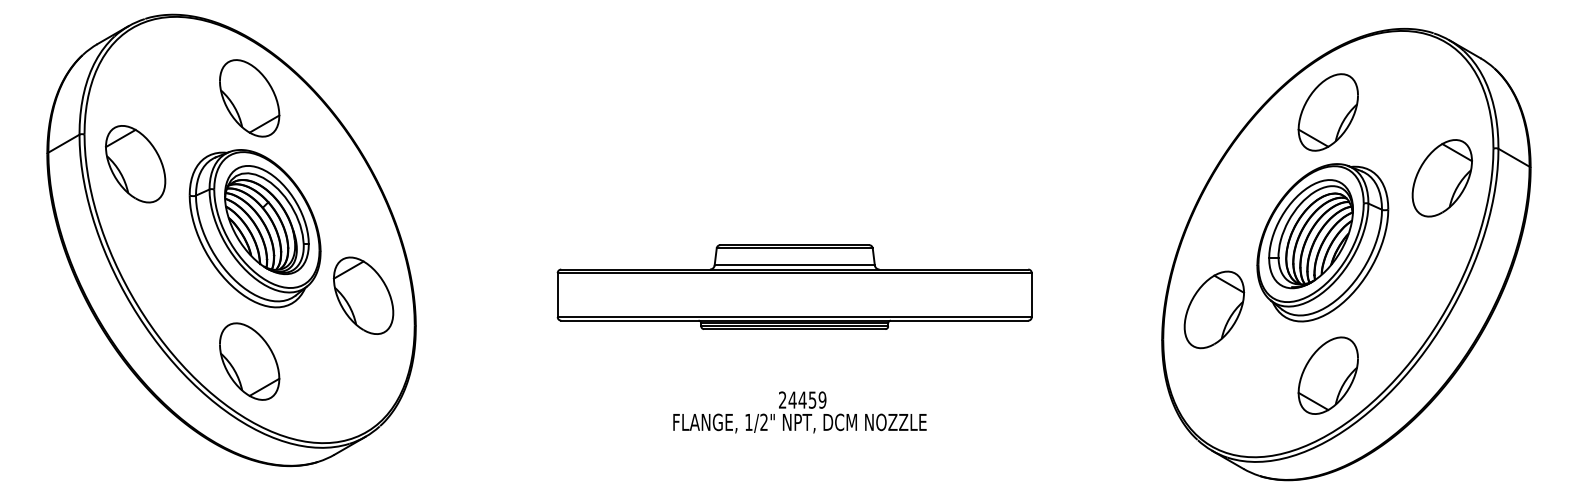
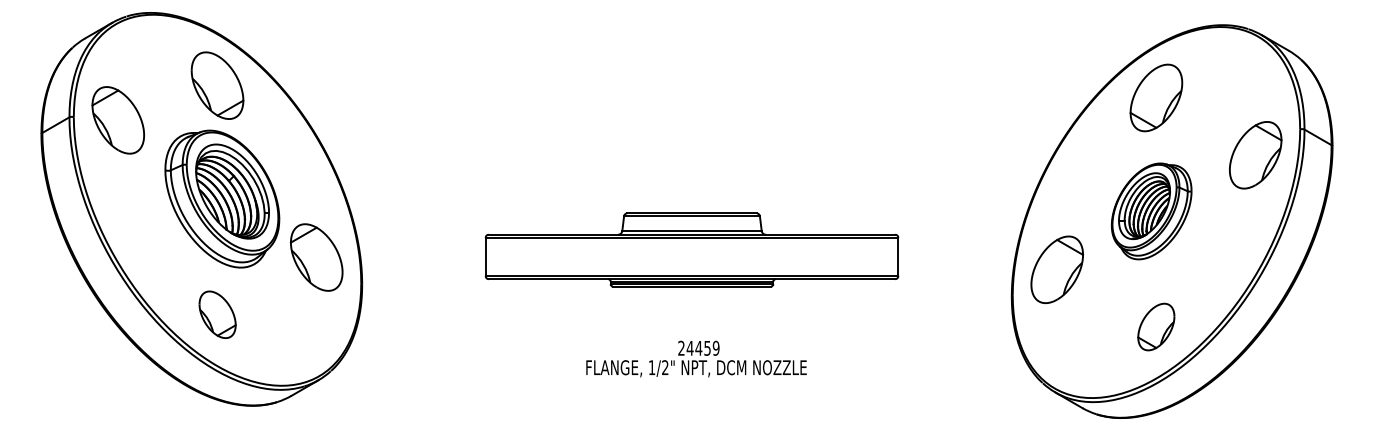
part: (135, 164) -> (118, 120), moved
part: (1322, 242) -> (1151, 211), size x0.7
part: (249, 361) -> (217, 314), size x0.7
part: (1327, 375) -> (1155, 326), size x0.7

